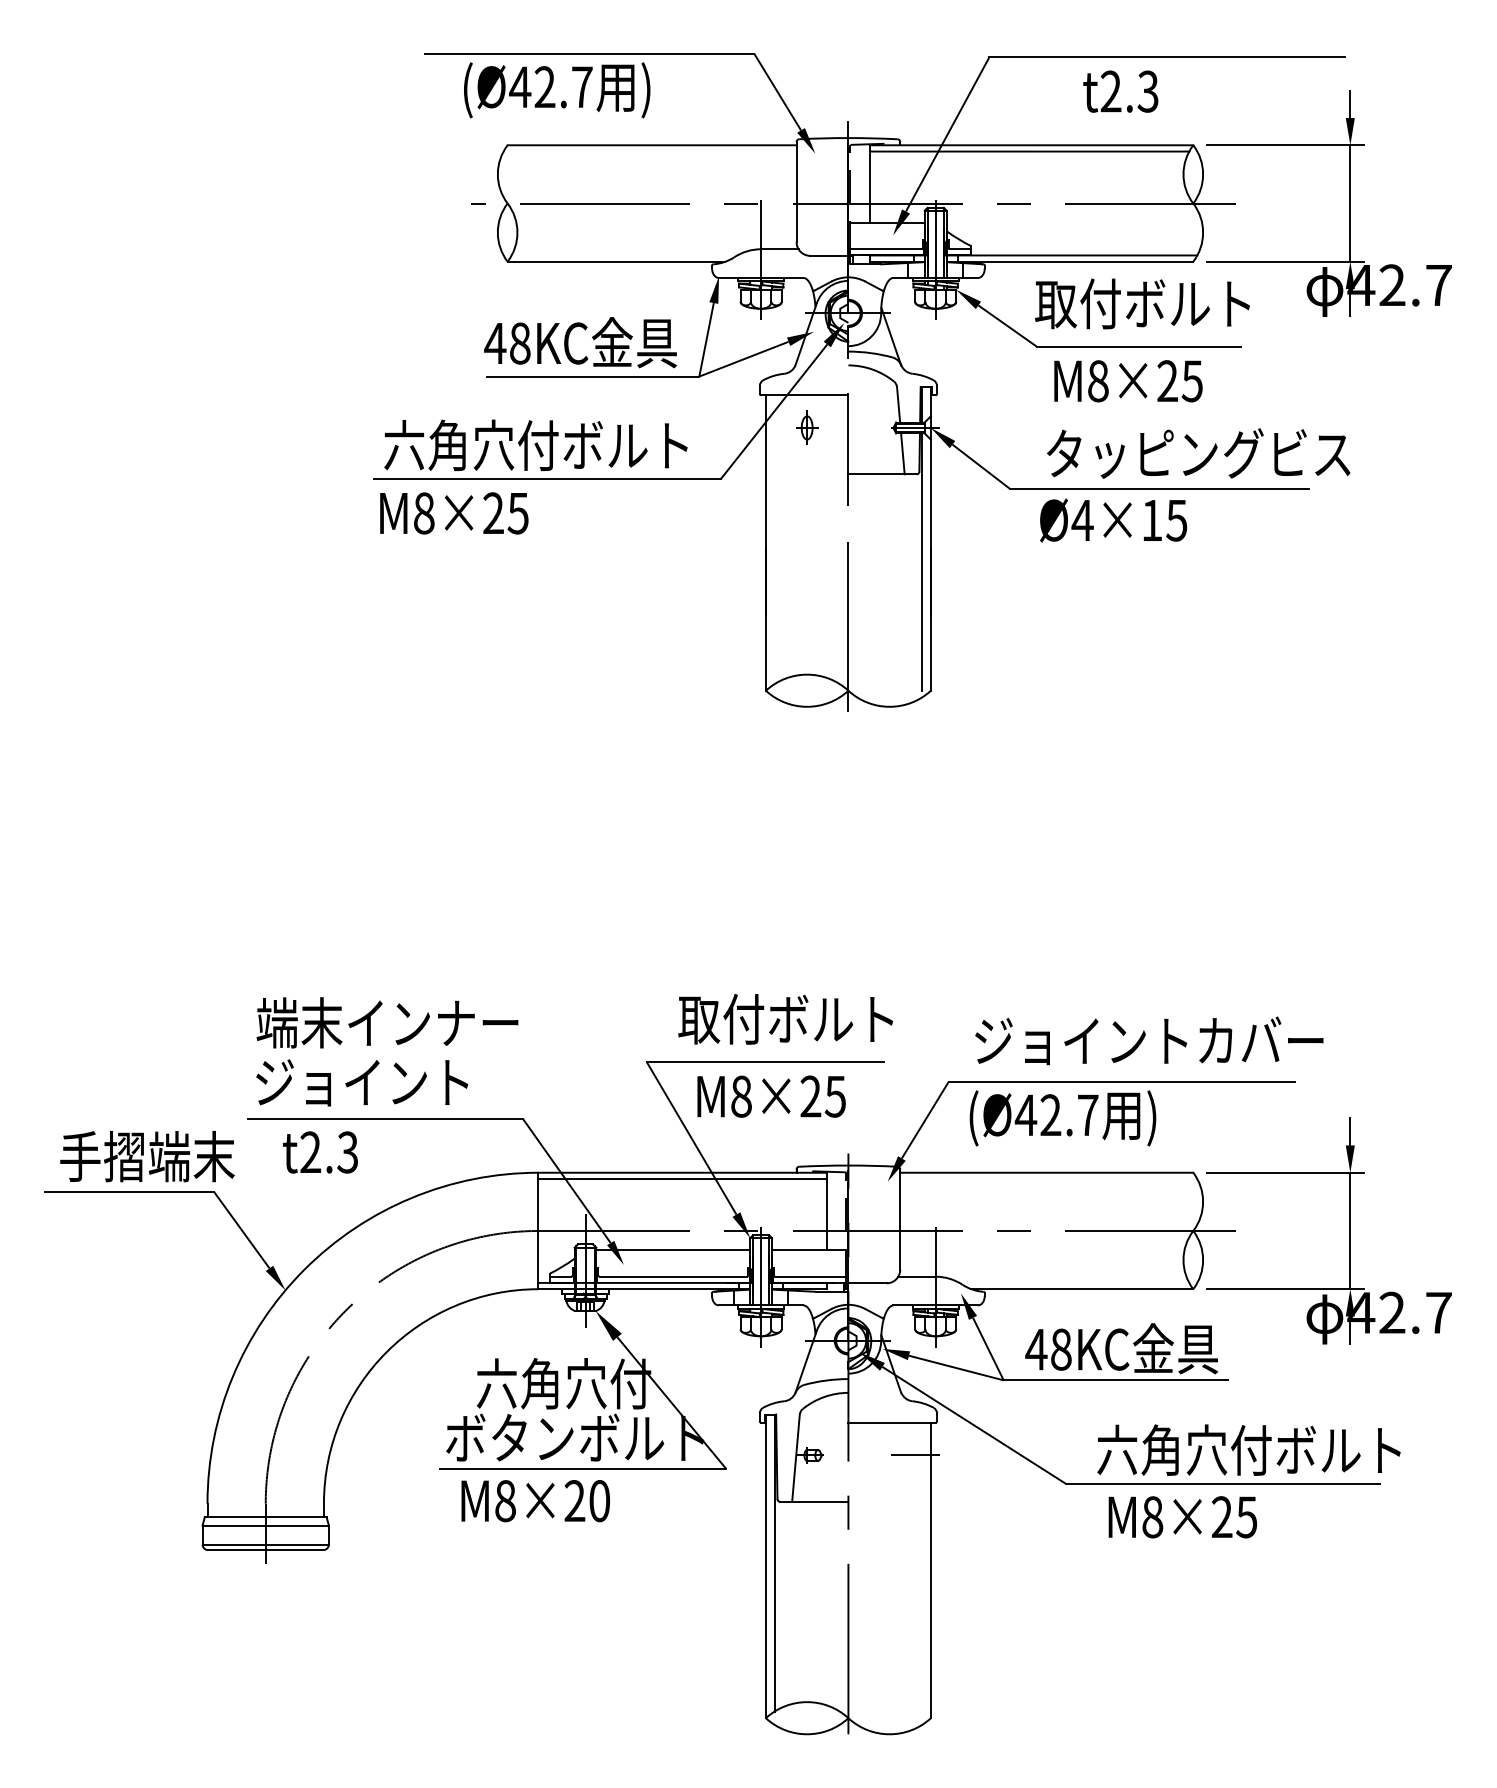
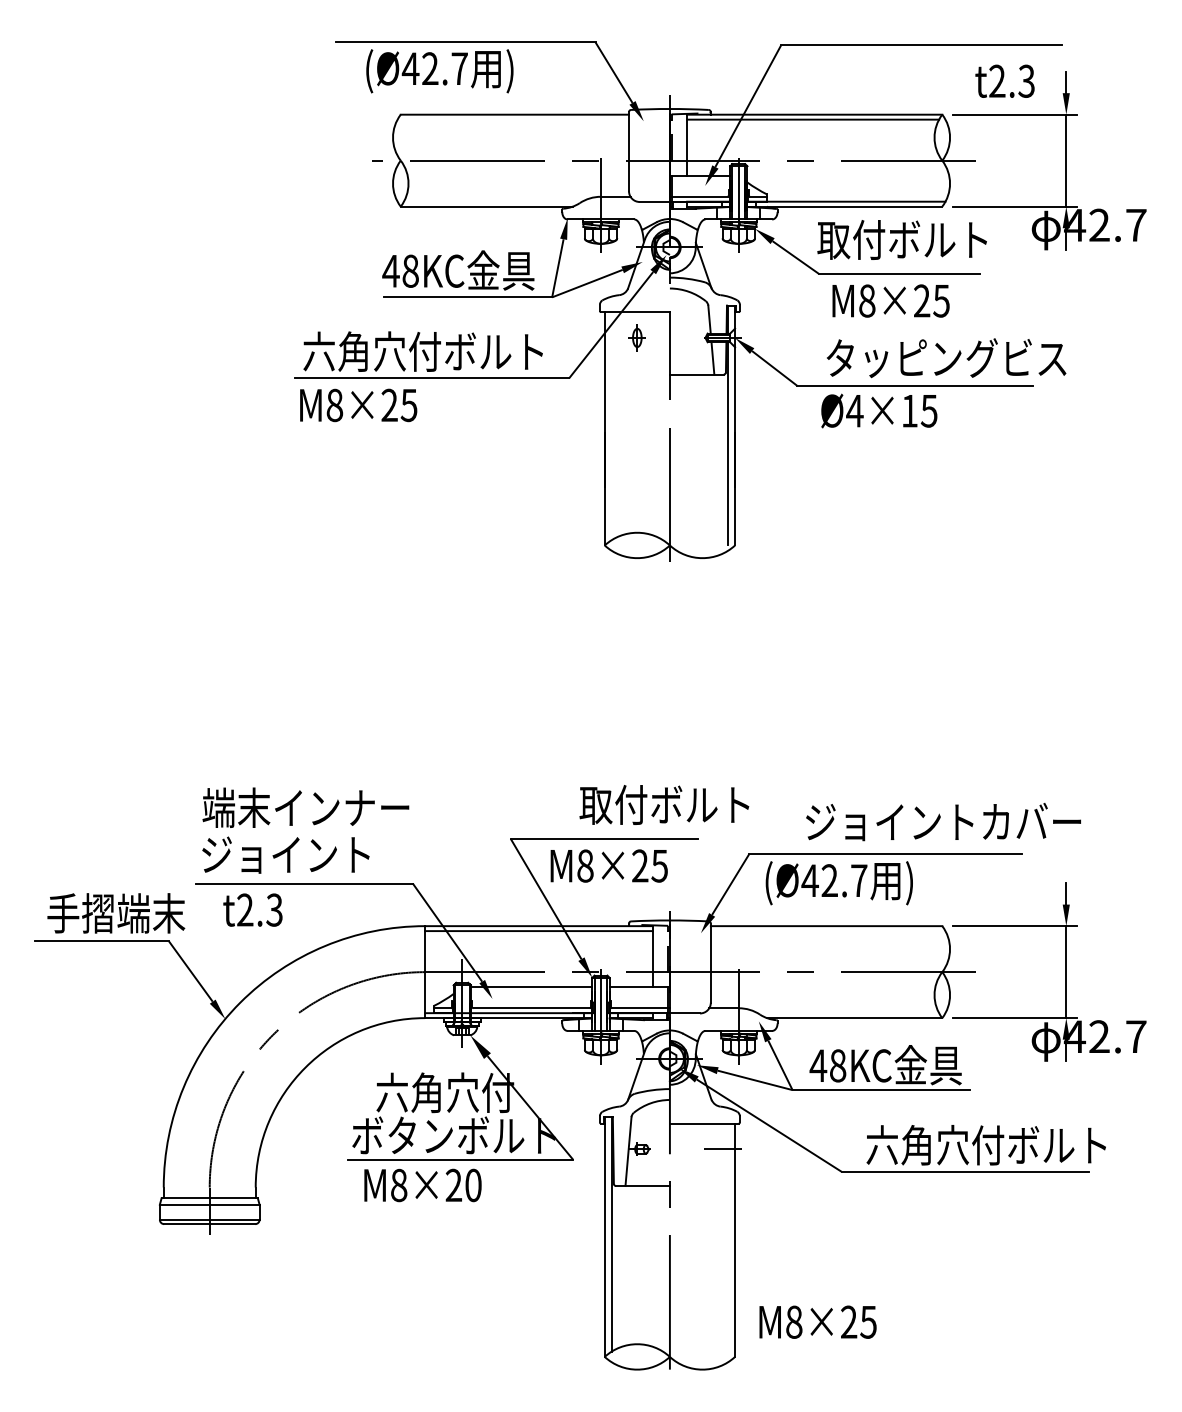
text: (1120, 90) -> (1004, 80), moved
text: (785, 1018) -> (664, 804), moved
text: (1149, 1041) -> (943, 822), moved
text: (1182, 1516) -> (817, 1321), moved

